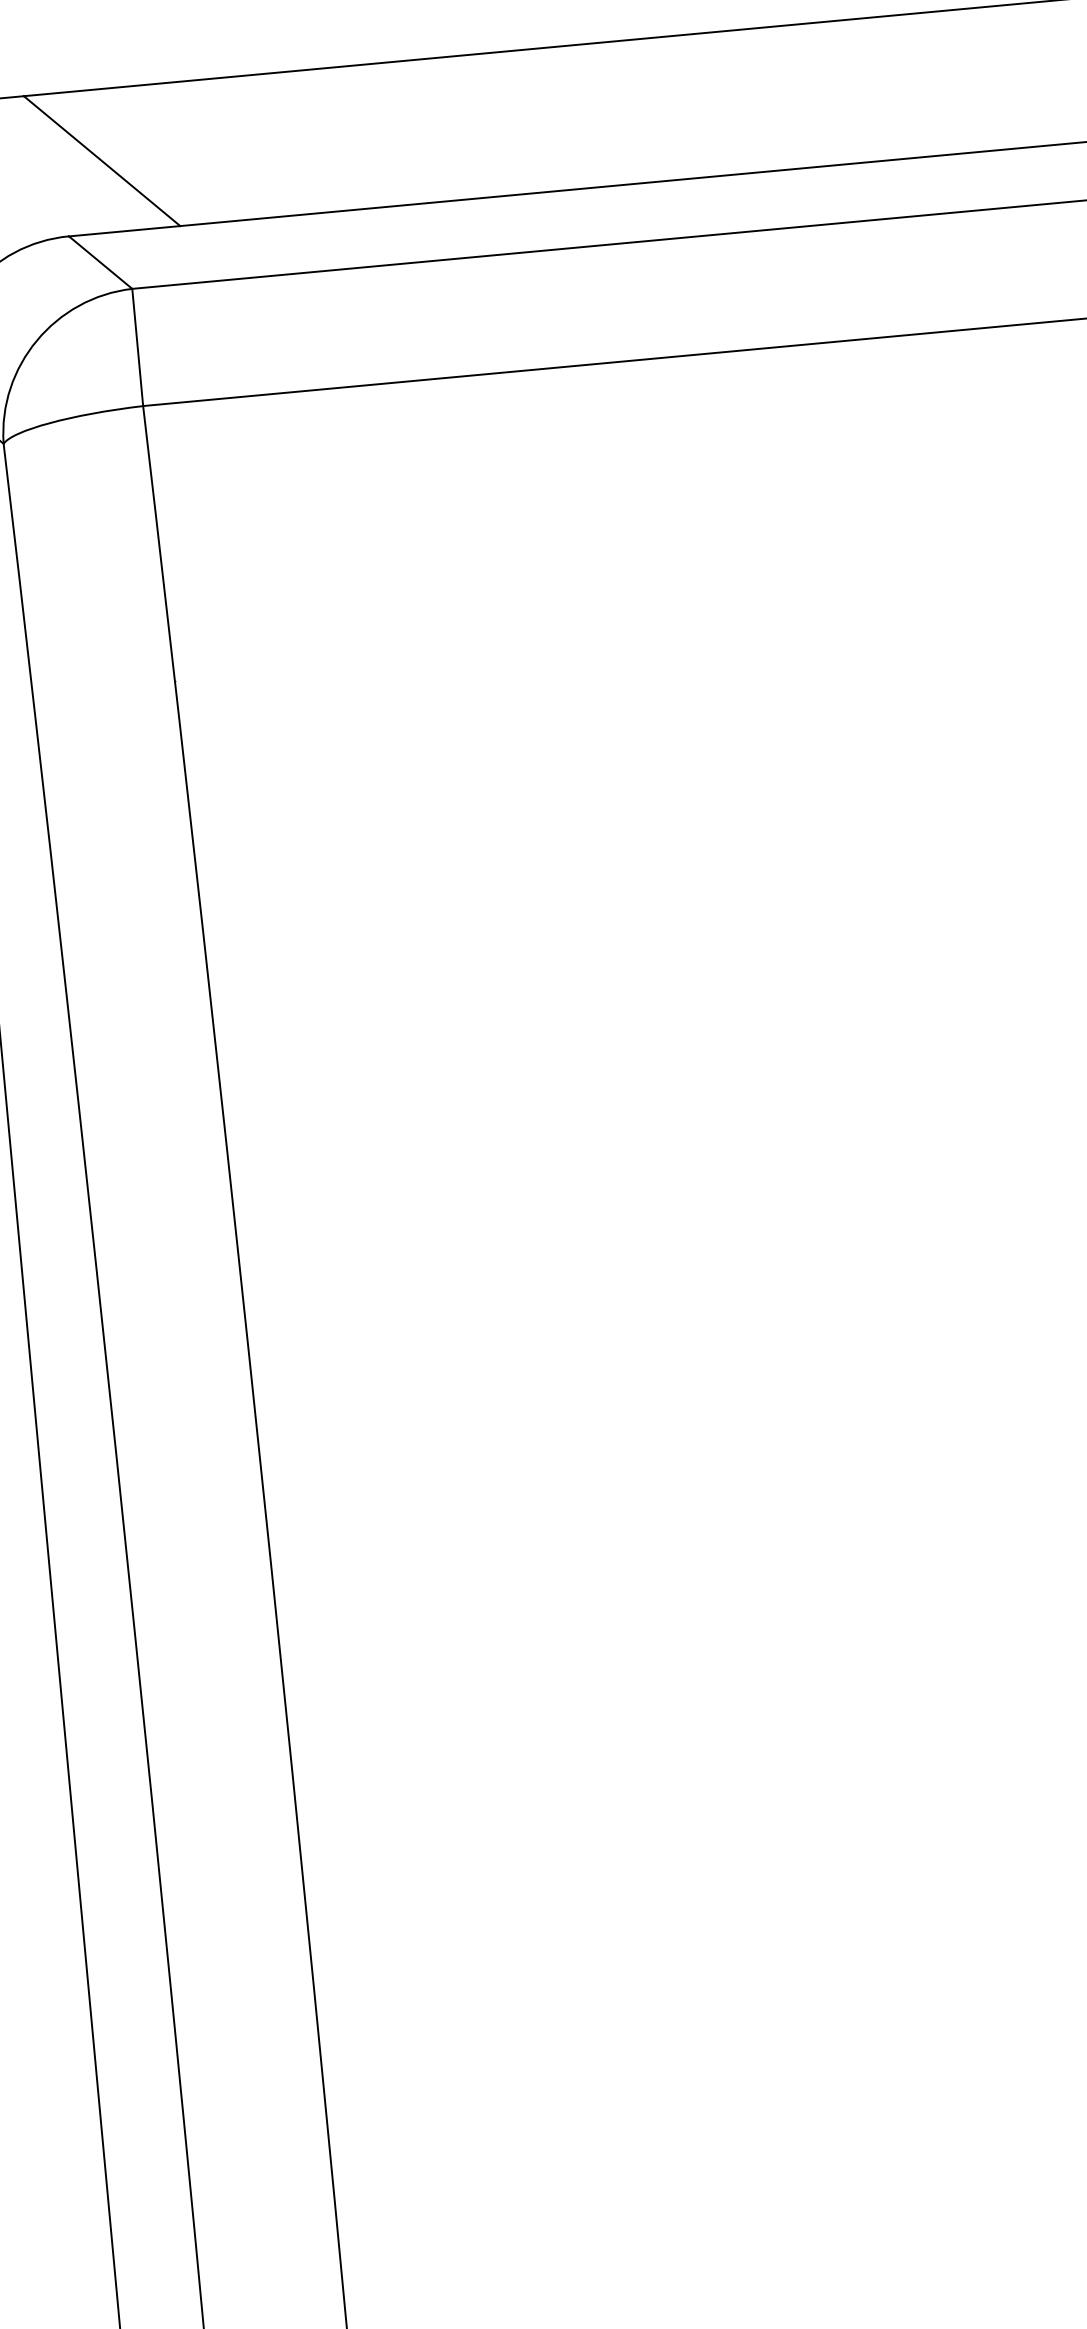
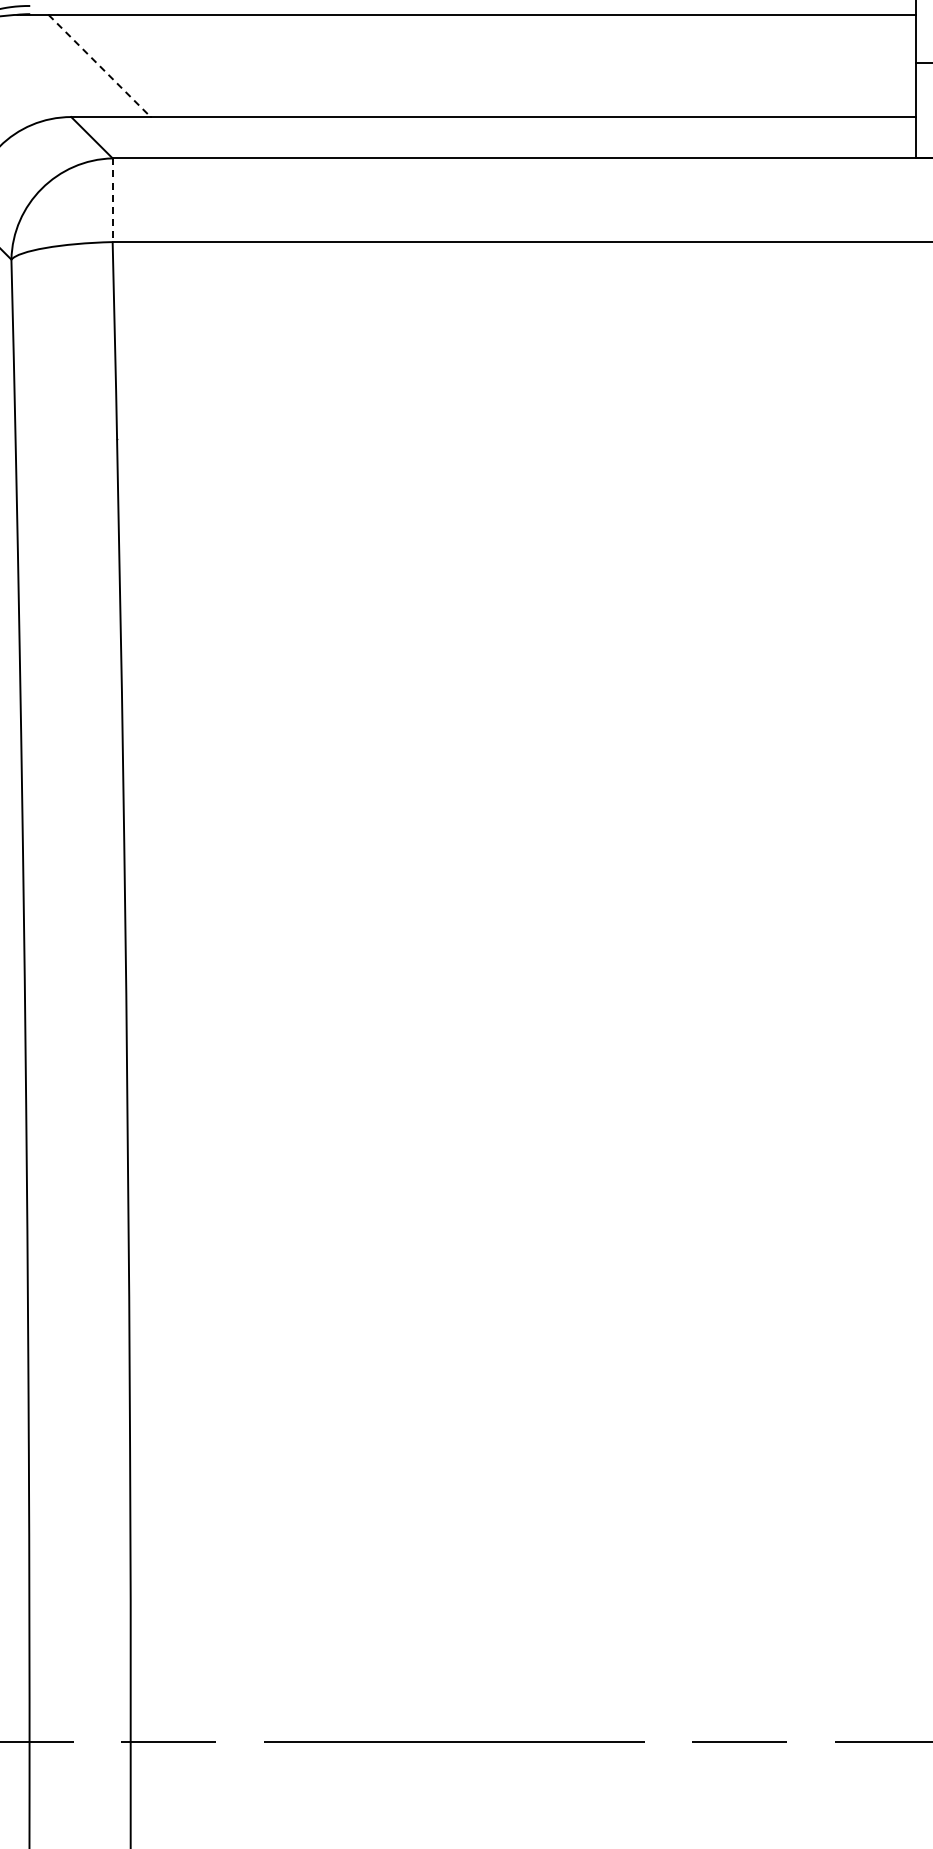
line: (103, 161) -> (100, 66), solid -> dashed
line: (137, 347) -> (112, 200), solid -> dashed

